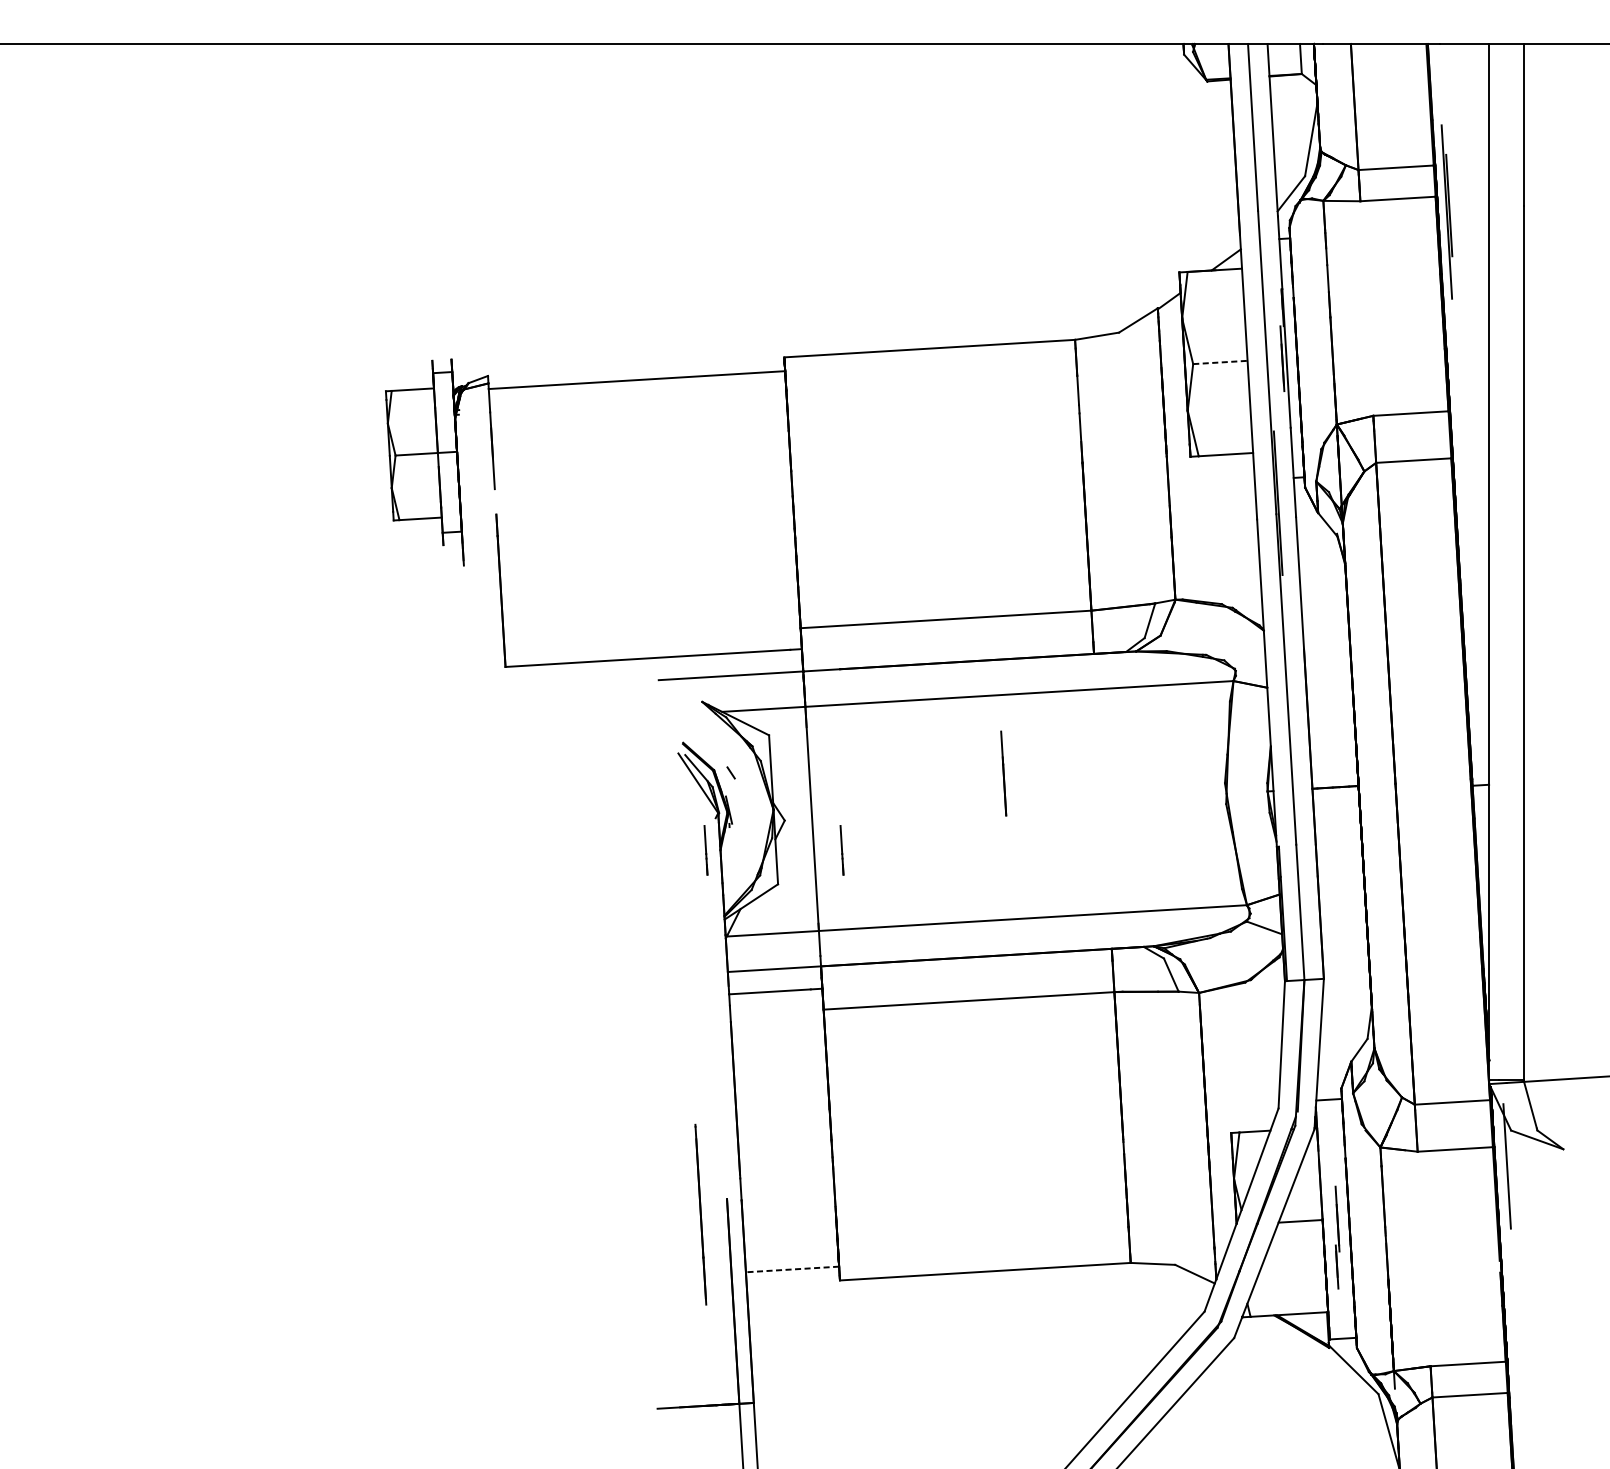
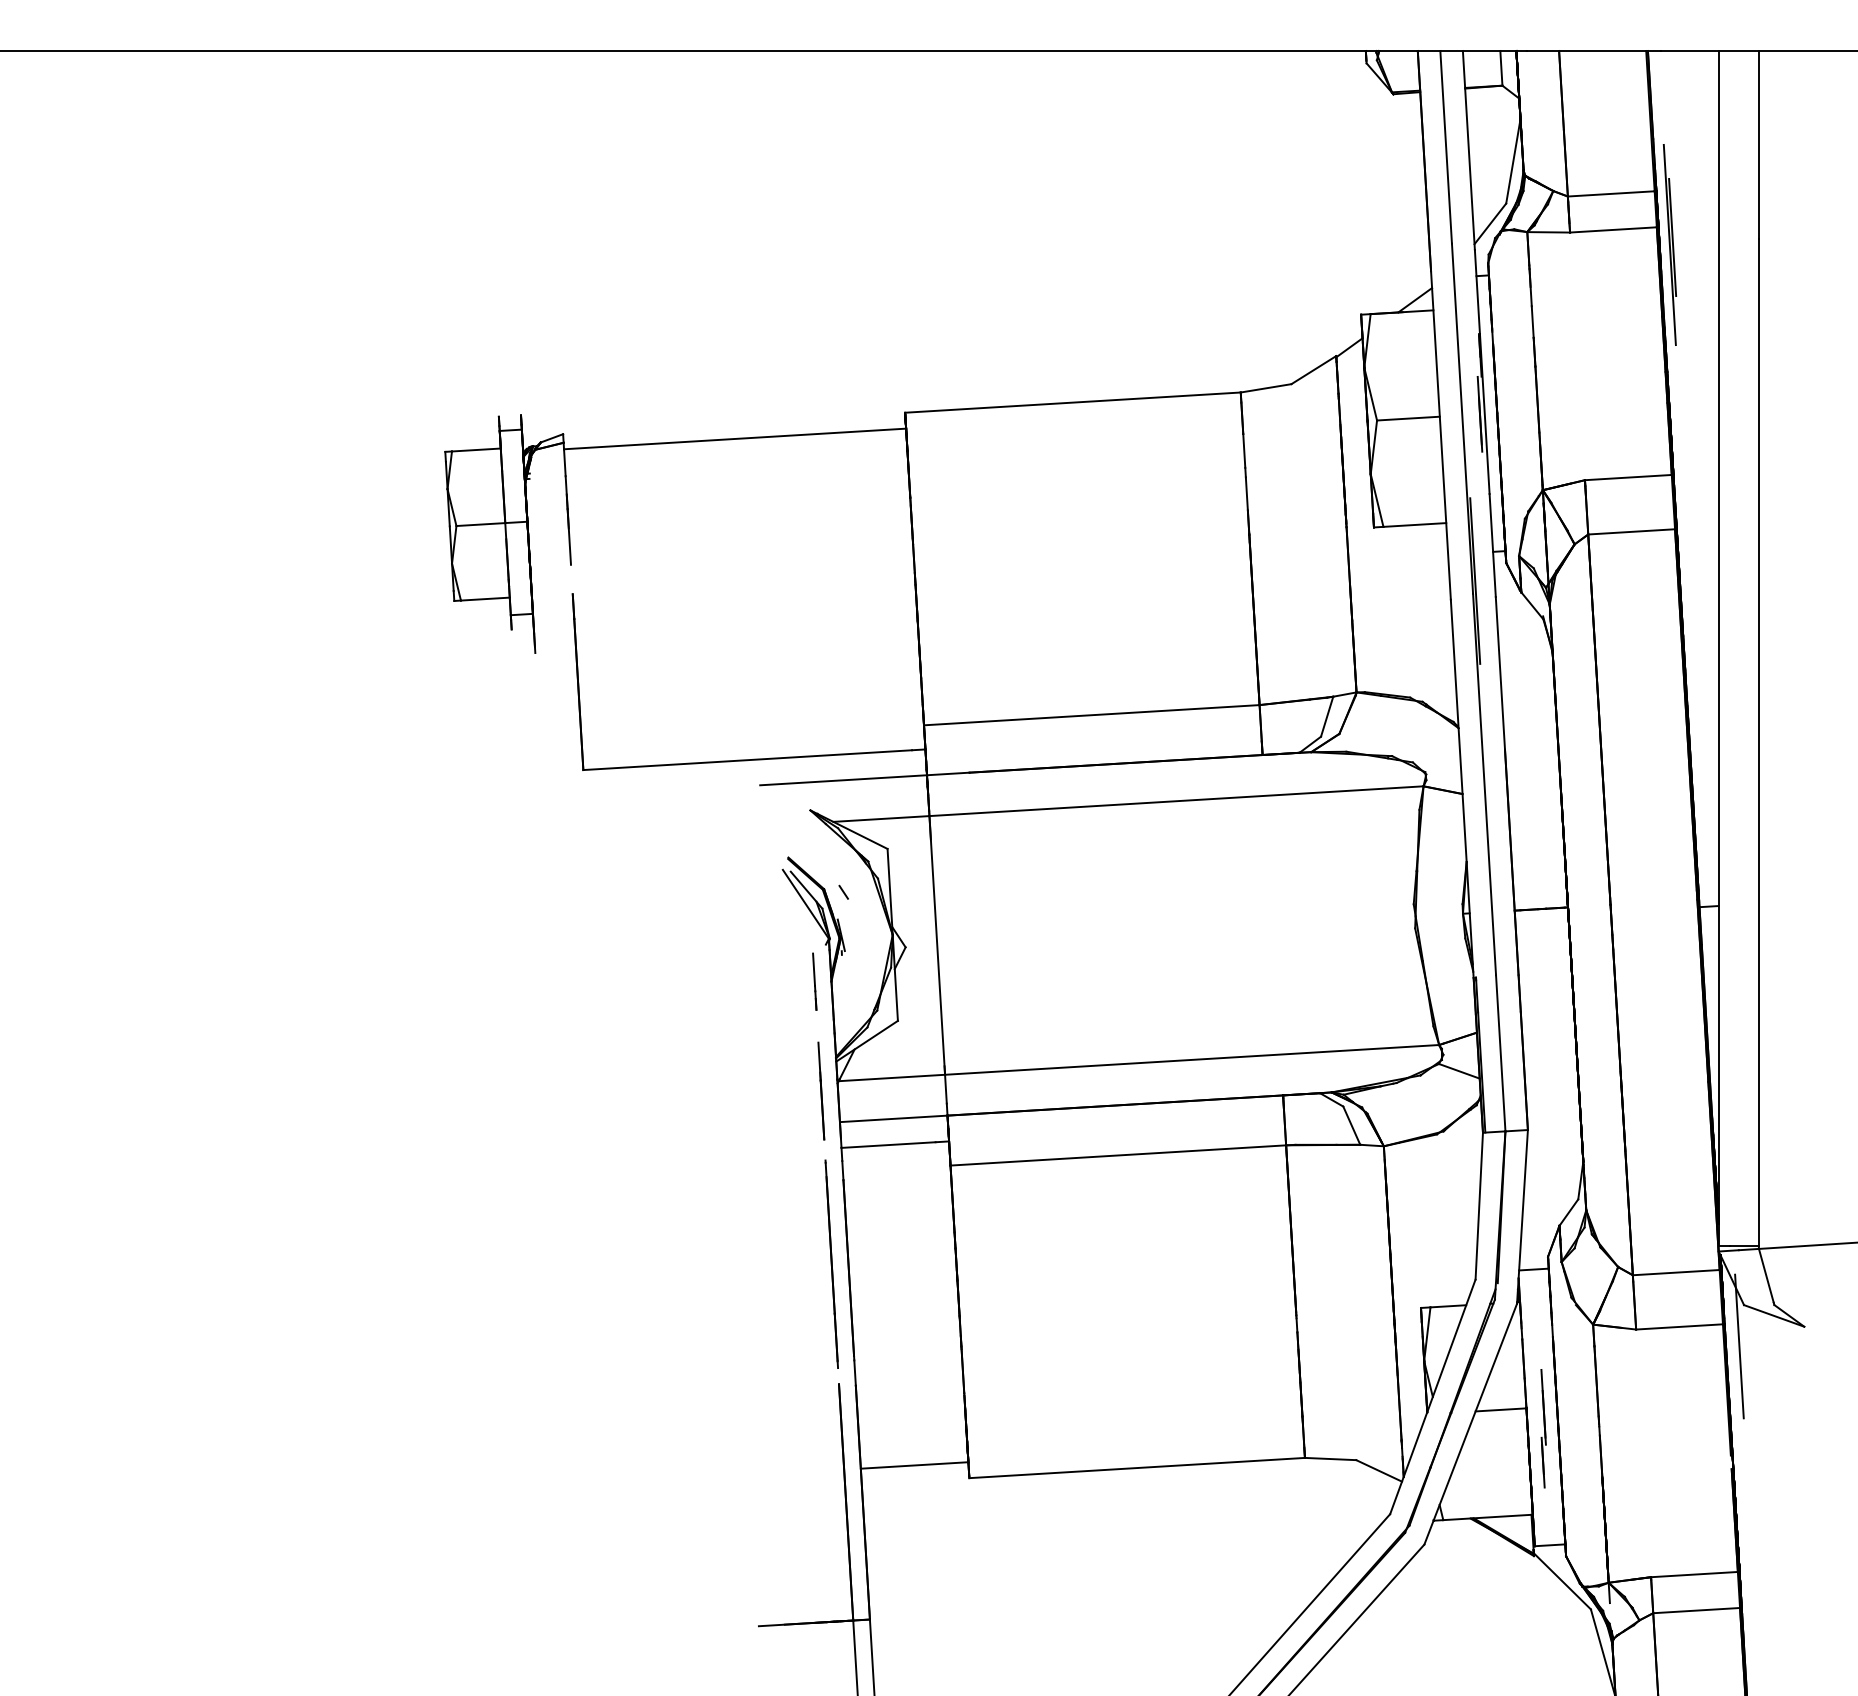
line: (1220, 362) -> (1408, 418), dashed -> solid
line: (1003, 773) -> (821, 1090), moved
line: (841, 850) -> (971, 981), removed
line: (700, 1214) -> (831, 1263), moved
line: (792, 1269) -> (914, 1465), dashed -> solid

